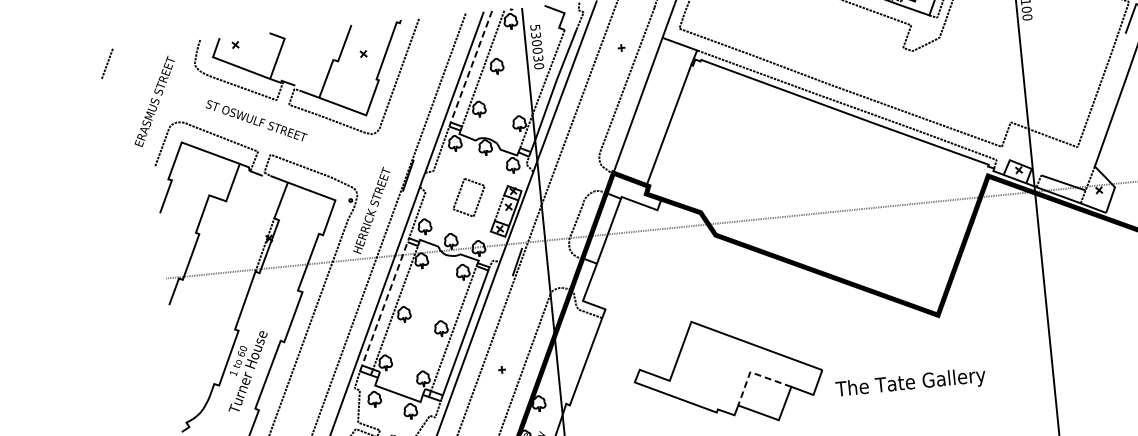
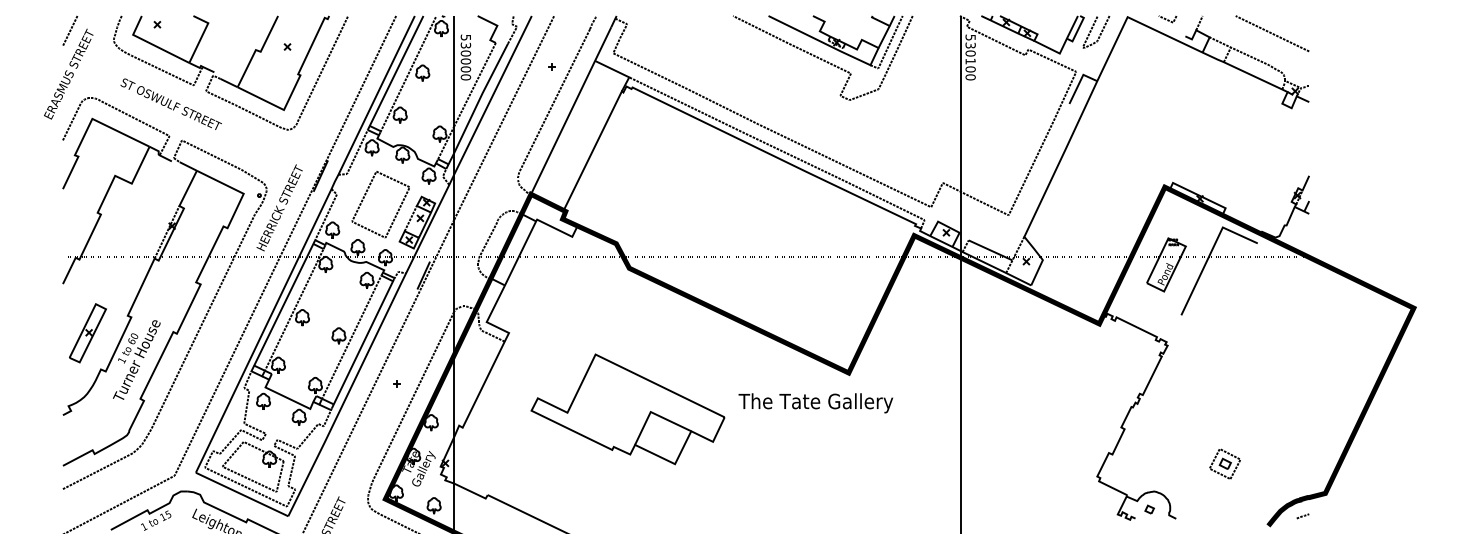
text: (537, 58) -> (465, 69), 530030 -> 530000
line: (107, 63) -> (70, 30), moved
line: (470, 69) -> (395, 73), dashed -> solid
part: (468, 197) -> (380, 204), size x1.67
line: (384, 304) -> (283, 305), dashed -> solid
part: (197, 350) -> (87, 333), added
line: (753, 373) -> (653, 413), dashed -> solid
text: (910, 383) -> (815, 403), moved

